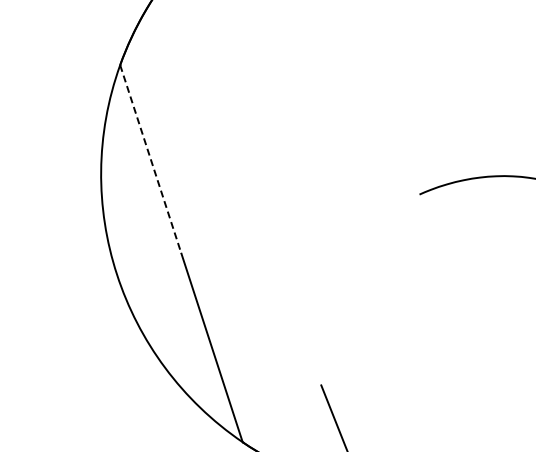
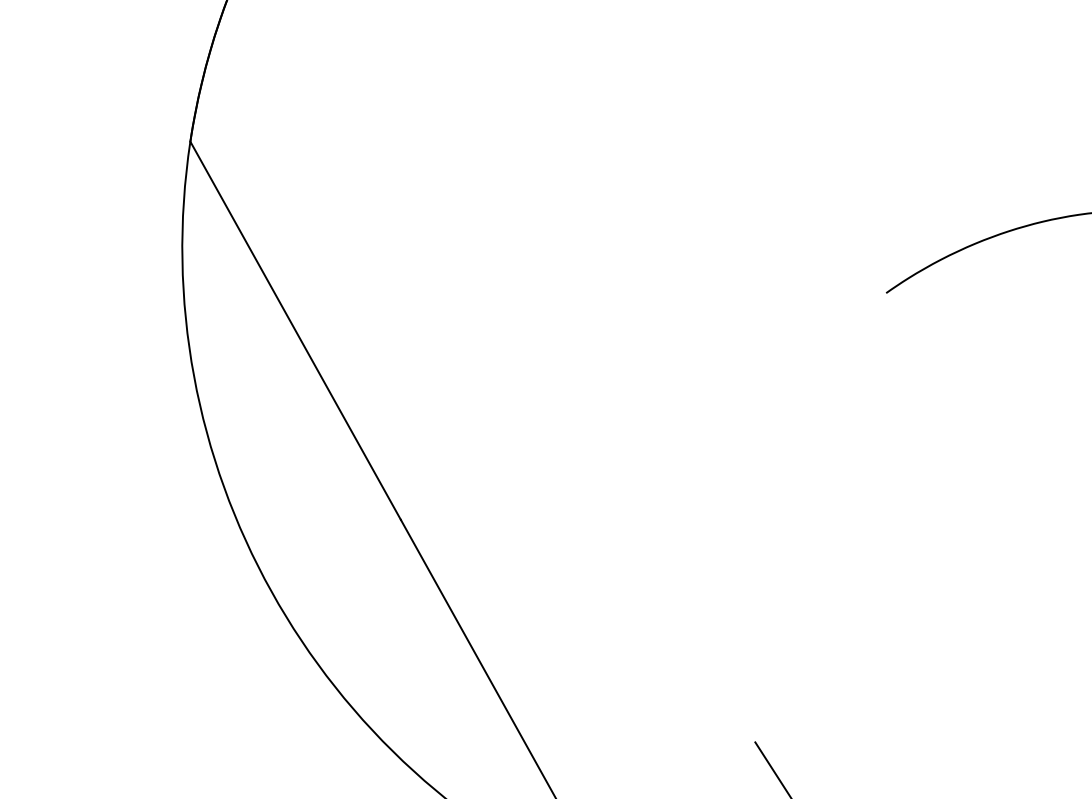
line: (150, 159) -> (294, 331), dashed -> solid

